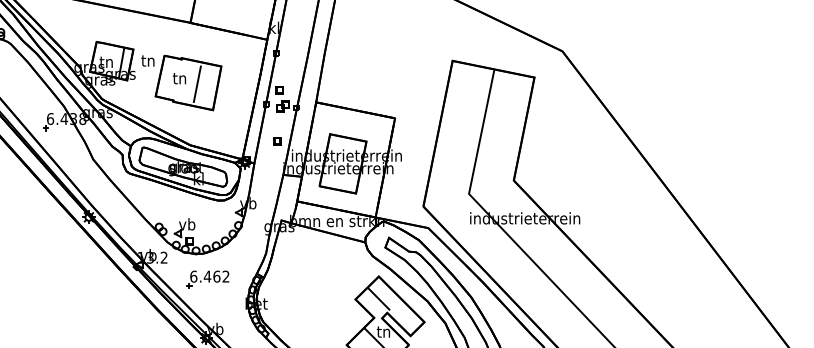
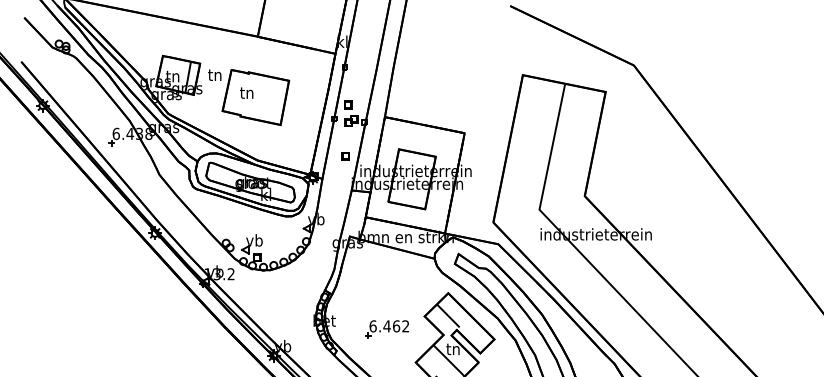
line: (197, 83) -> (264, 98), removed
part: (206, 279) -> (386, 329), moved

